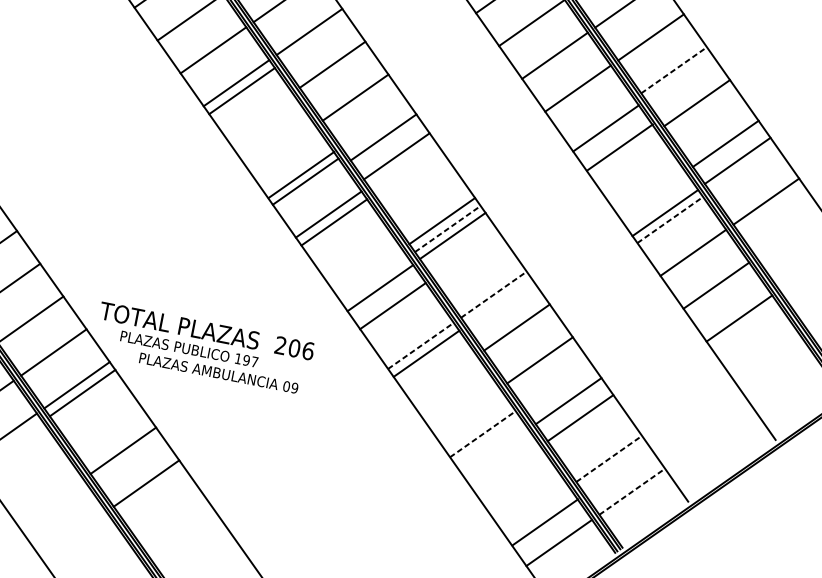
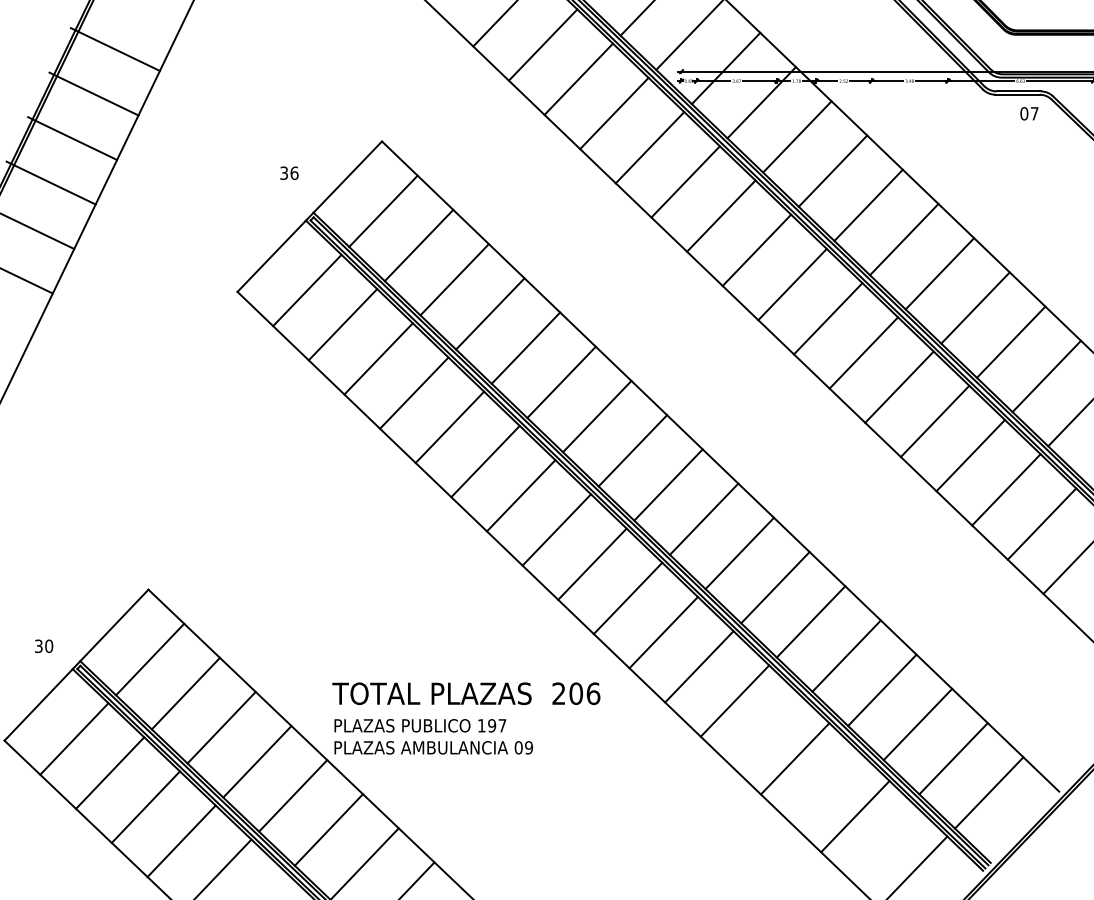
line: (674, 70) -> (940, 273), dashed -> solid
line: (241, 90) -> (449, 426), moved
line: (606, 127) -> (899, 386), moved
line: (383, 137) -> (632, 450), moved
line: (725, 143) -> (1046, 376), moved
line: (619, 147) -> (863, 352), moved
line: (397, 156) -> (597, 416), moved
line: (737, 160) -> (1010, 341), moved
line: (301, 174) -> (485, 461), moved
line: (664, 213) -> (934, 421), moved
line: (442, 220) -> (668, 484), moved
line: (670, 220) -> (971, 455), dashed -> solid
line: (334, 221) -> (592, 563), moved
line: (448, 228) -> (704, 518), dashed -> solid
line: (452, 235) -> (739, 553), moved
line: (380, 287) -> (663, 632), moved
line: (494, 294) -> (775, 587), dashed -> solid
line: (392, 306) -> (627, 598), moved
text: (207, 331) -> (466, 693), moved
line: (421, 345) -> (699, 666), dashed -> solid
line: (426, 353) -> (734, 700), moved
text: (218, 373) -> (433, 747), moved
line: (82, 392) -> (328, 829), moved
line: (568, 401) -> (917, 724), moved
line: (580, 417) -> (882, 689), moved
line: (483, 434) -> (795, 758), dashed -> solid
line: (609, 458) -> (953, 758), dashed -> solid
line: (632, 491) -> (989, 792), dashed -> solid
line: (545, 522) -> (855, 816), moved

